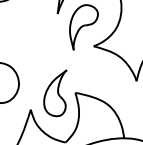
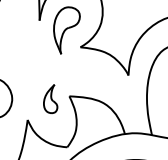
part: (56, 92) -> (50, 98), size x0.6

